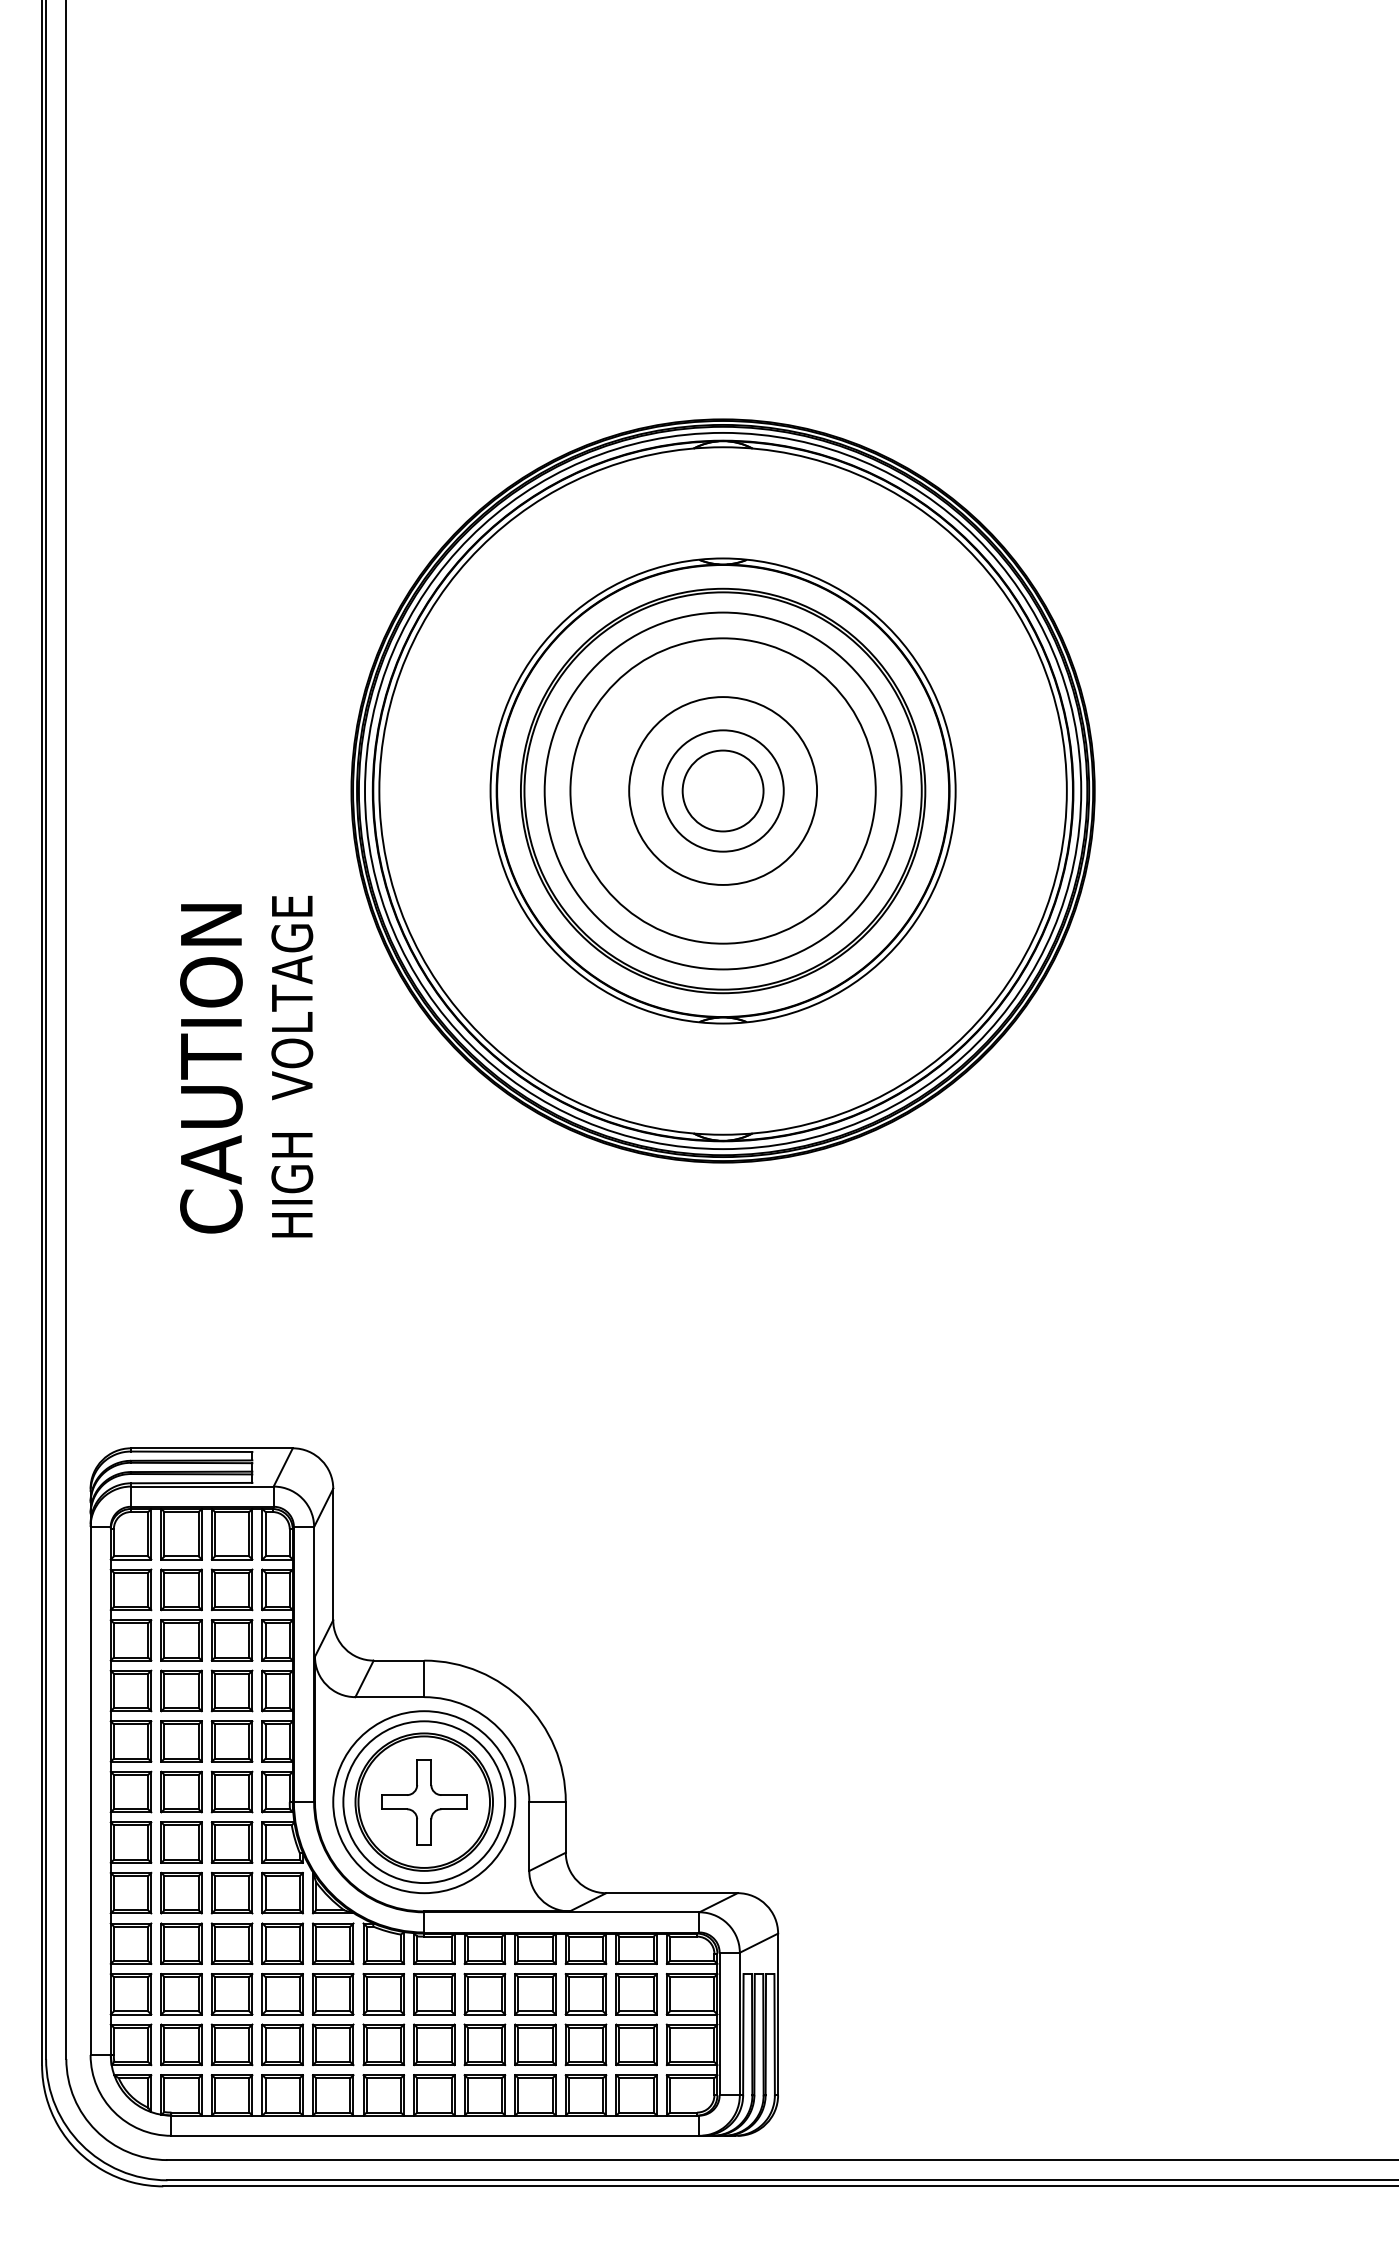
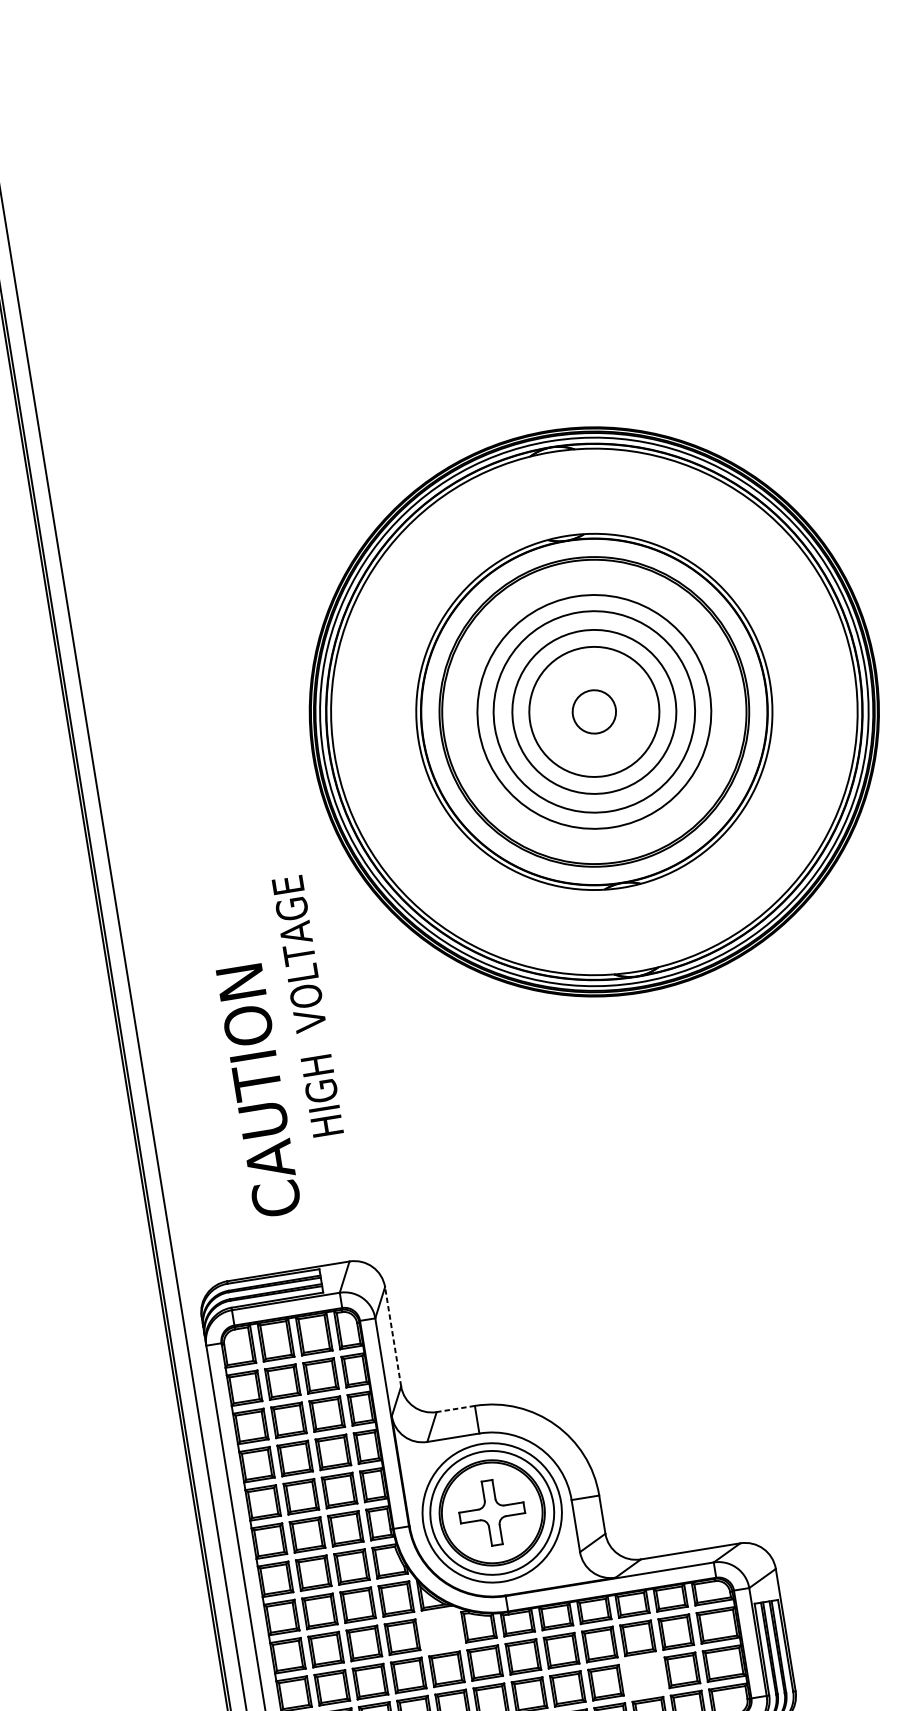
circle: (722, 790) -> (593, 711), size x0.6
circle: (722, 790) -> (593, 711), size x0.7
circle: (722, 790) -> (593, 711), size x1.4
circle: (723, 790) -> (594, 711), size x1.4
text: (292, 1066) -> (307, 1006), moved
text: (211, 1068) -> (258, 1090), moved
line: (333, 1554) -> (393, 1336), solid -> dashed
line: (398, 1660) -> (455, 1408), solid -> dashed
part: (333, 1943) -> (440, 1630), removed
part: (585, 2044) -> (643, 1676), removed

